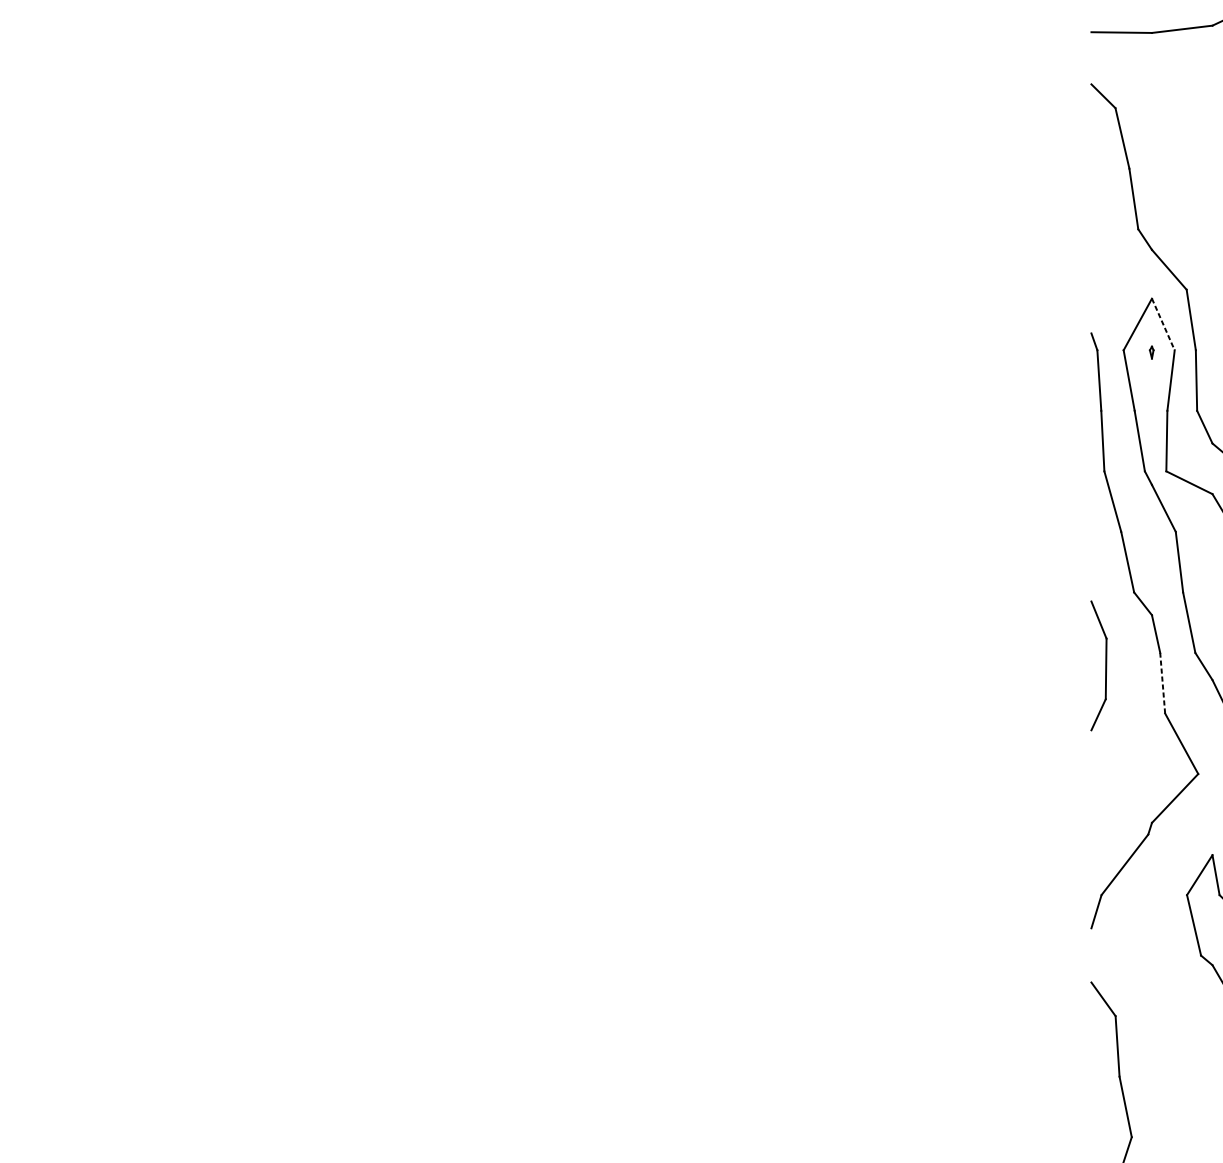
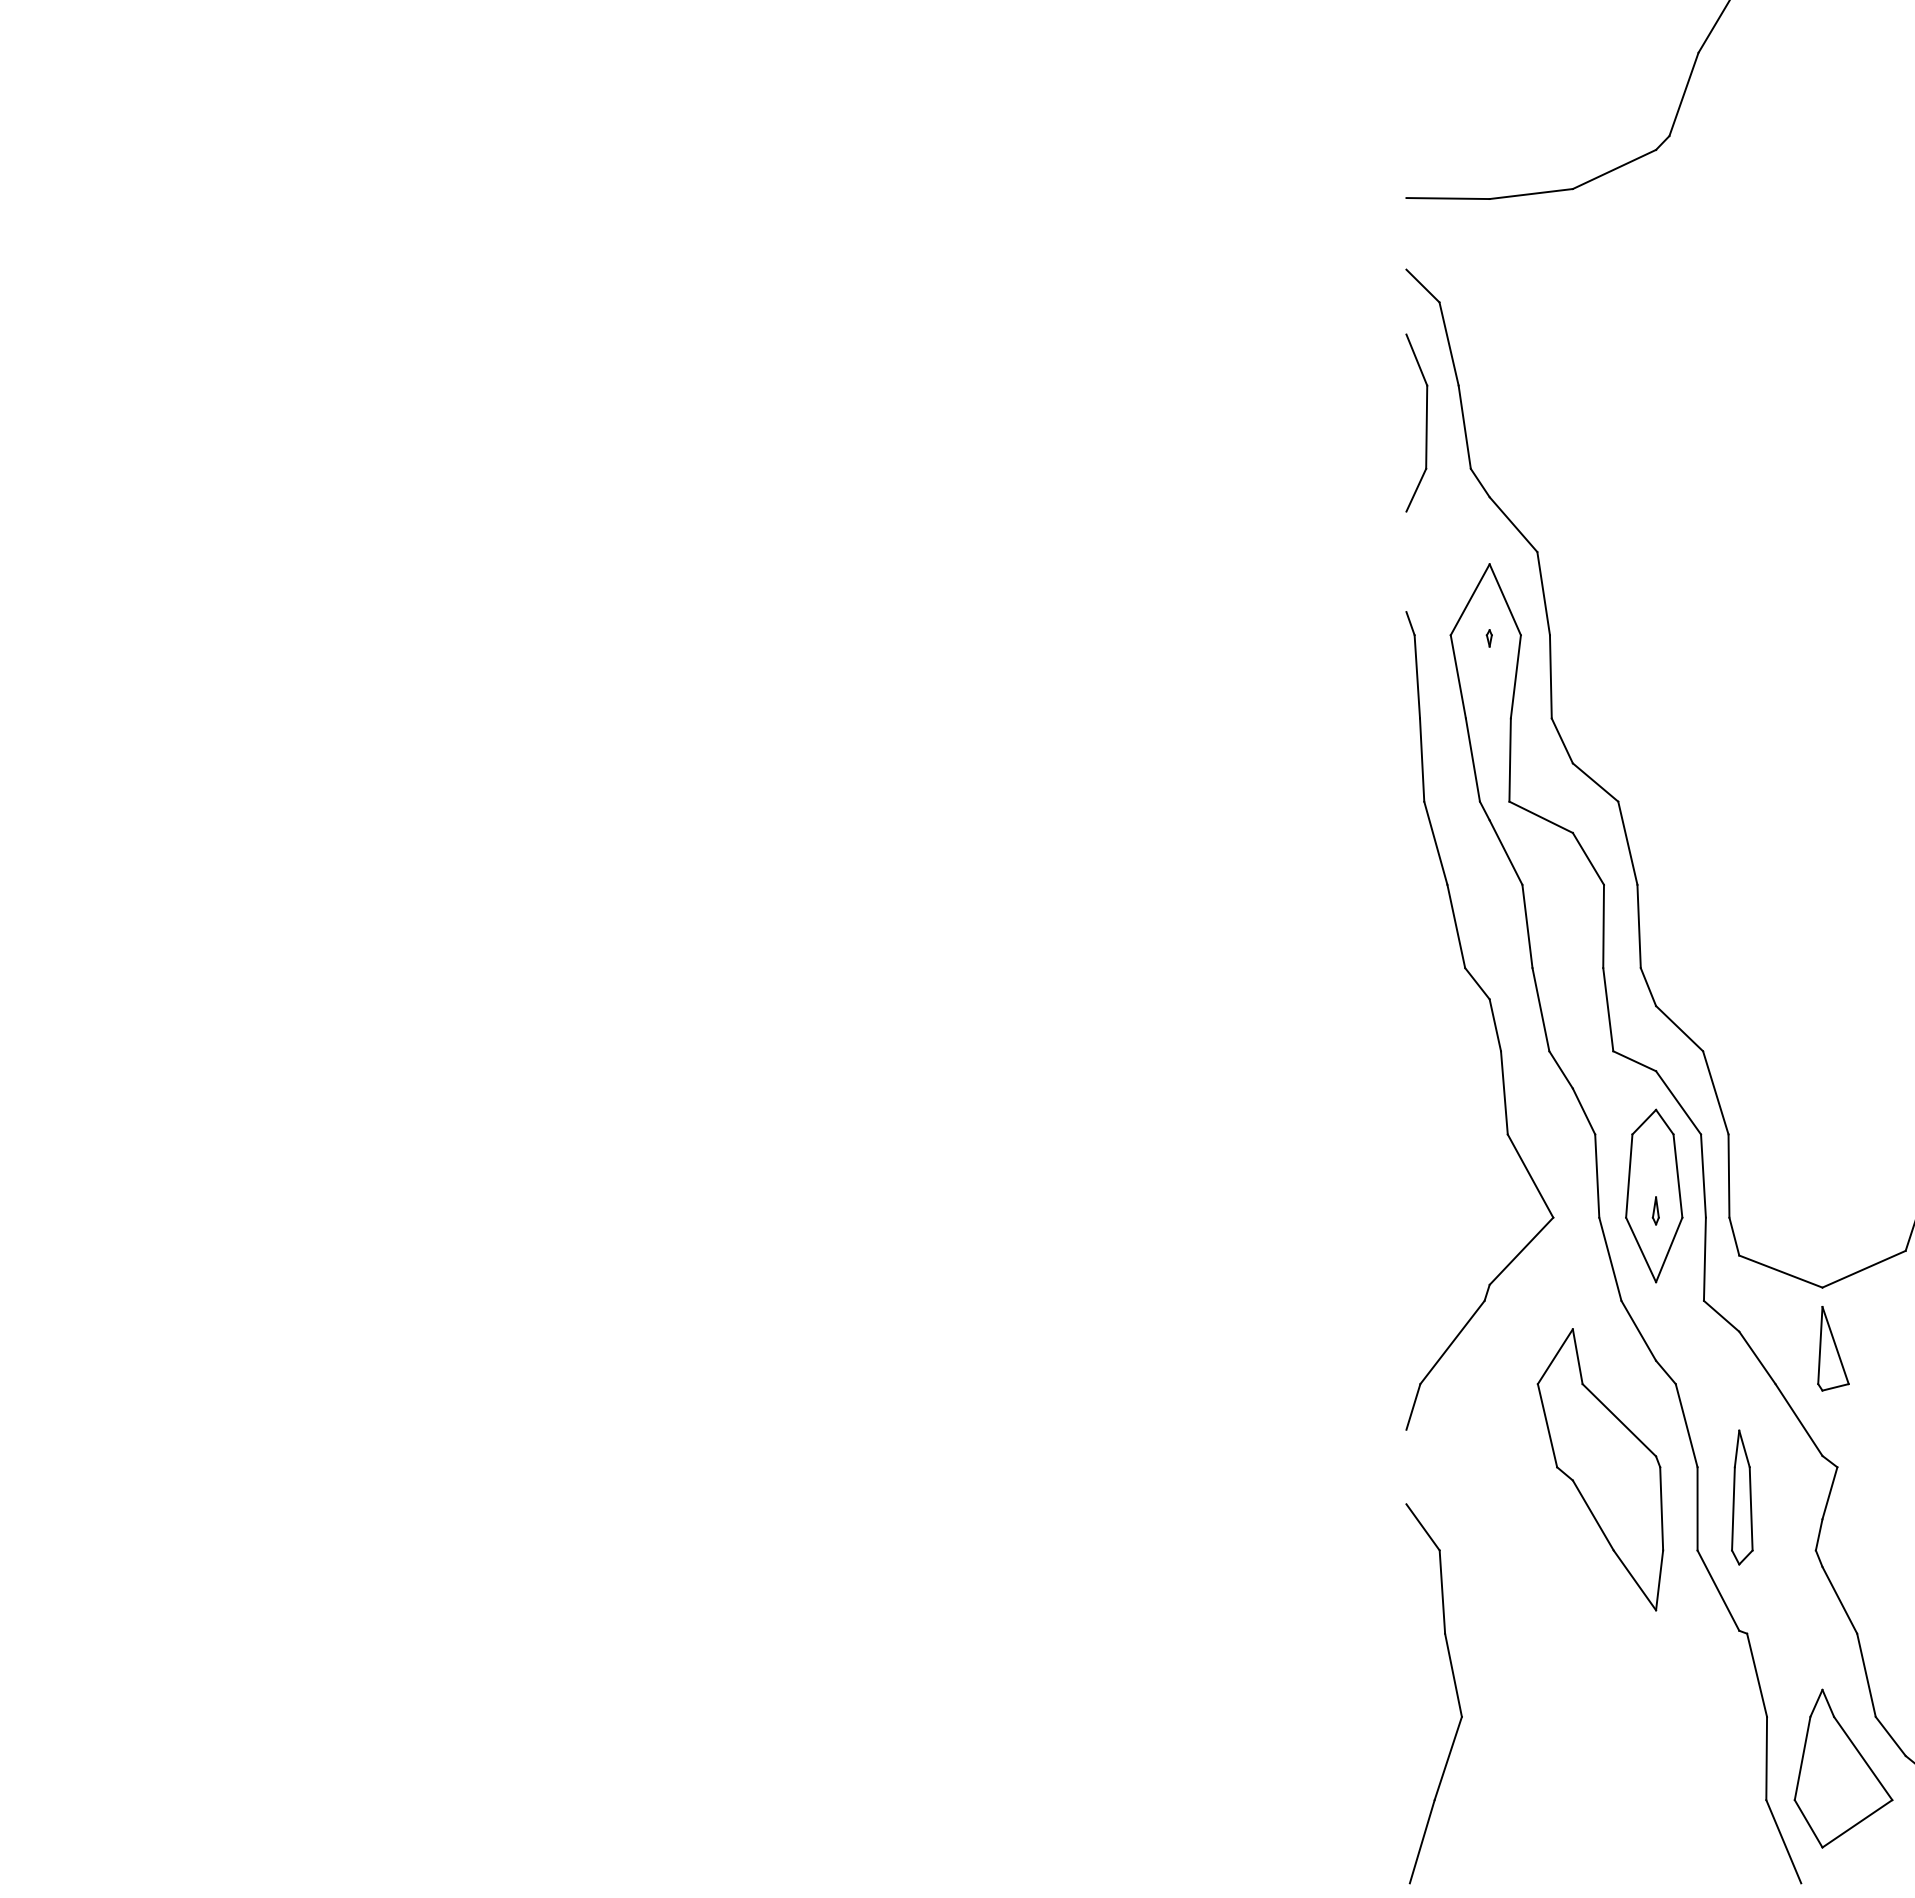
line: (1163, 324) -> (1505, 599), dashed -> solid
part: (1105, 665) -> (1425, 422), moved
line: (1162, 682) -> (1504, 1092), dashed -> solid

